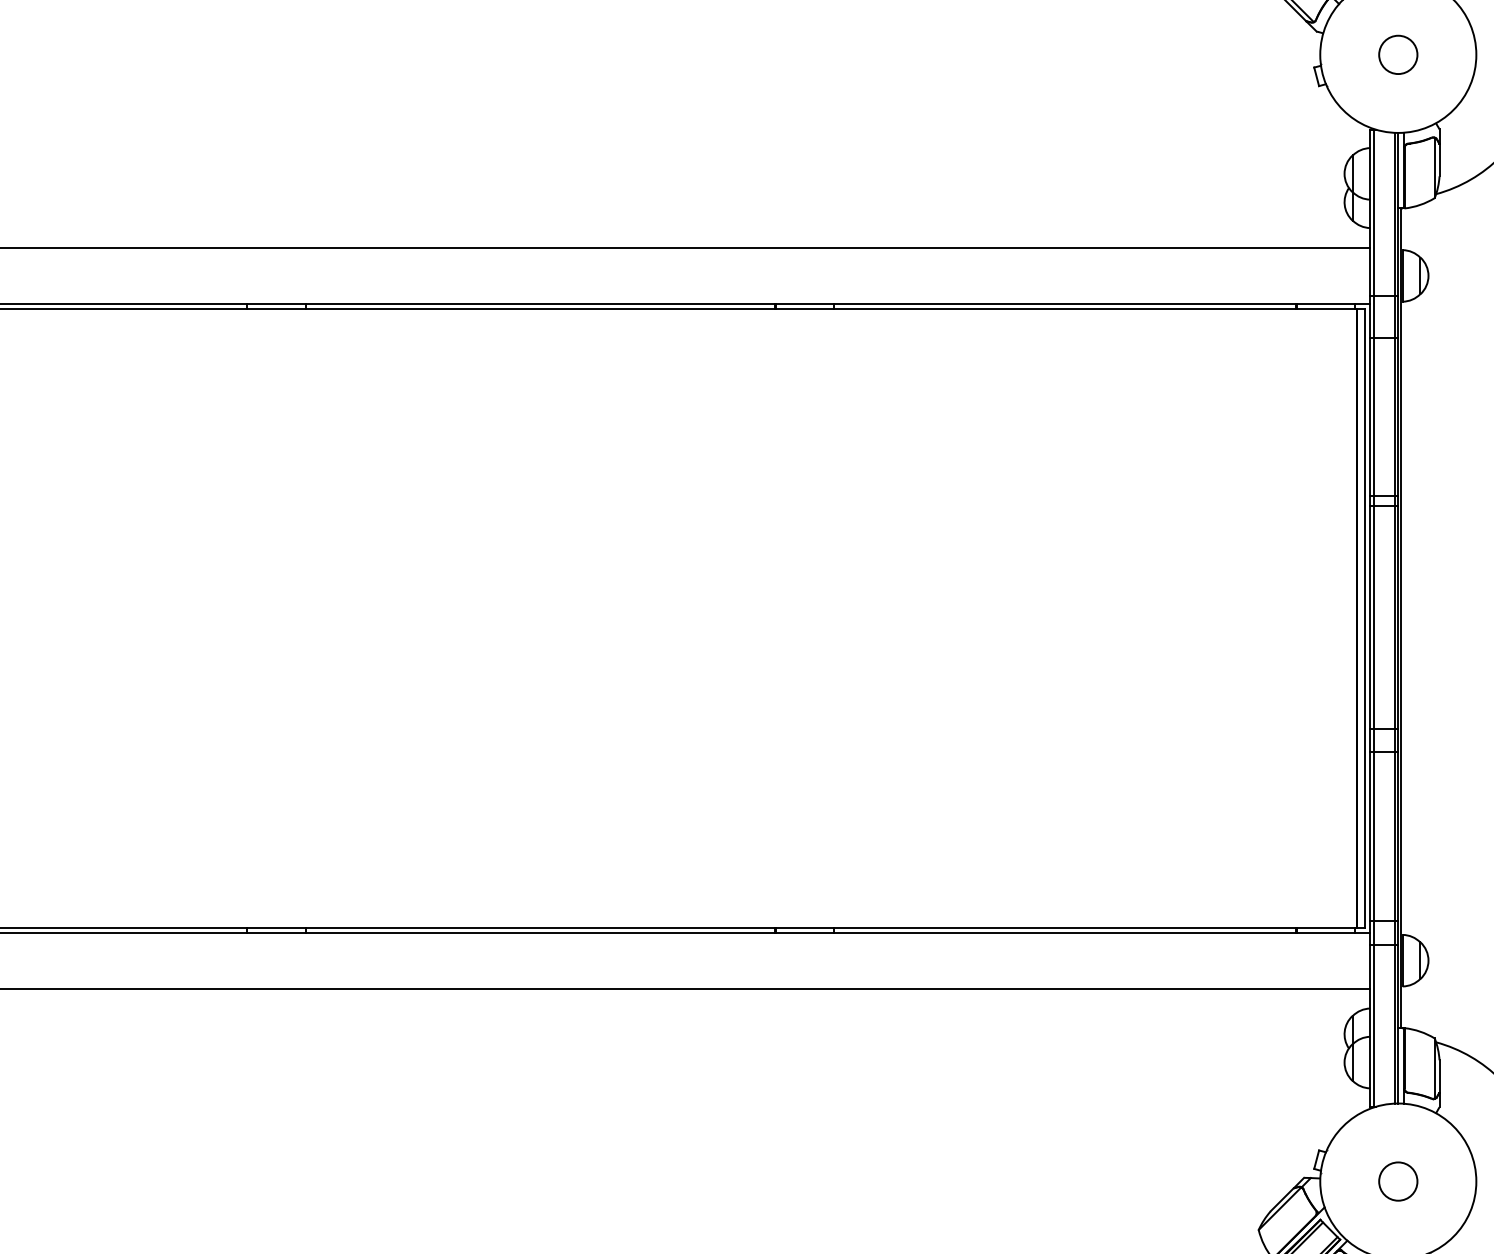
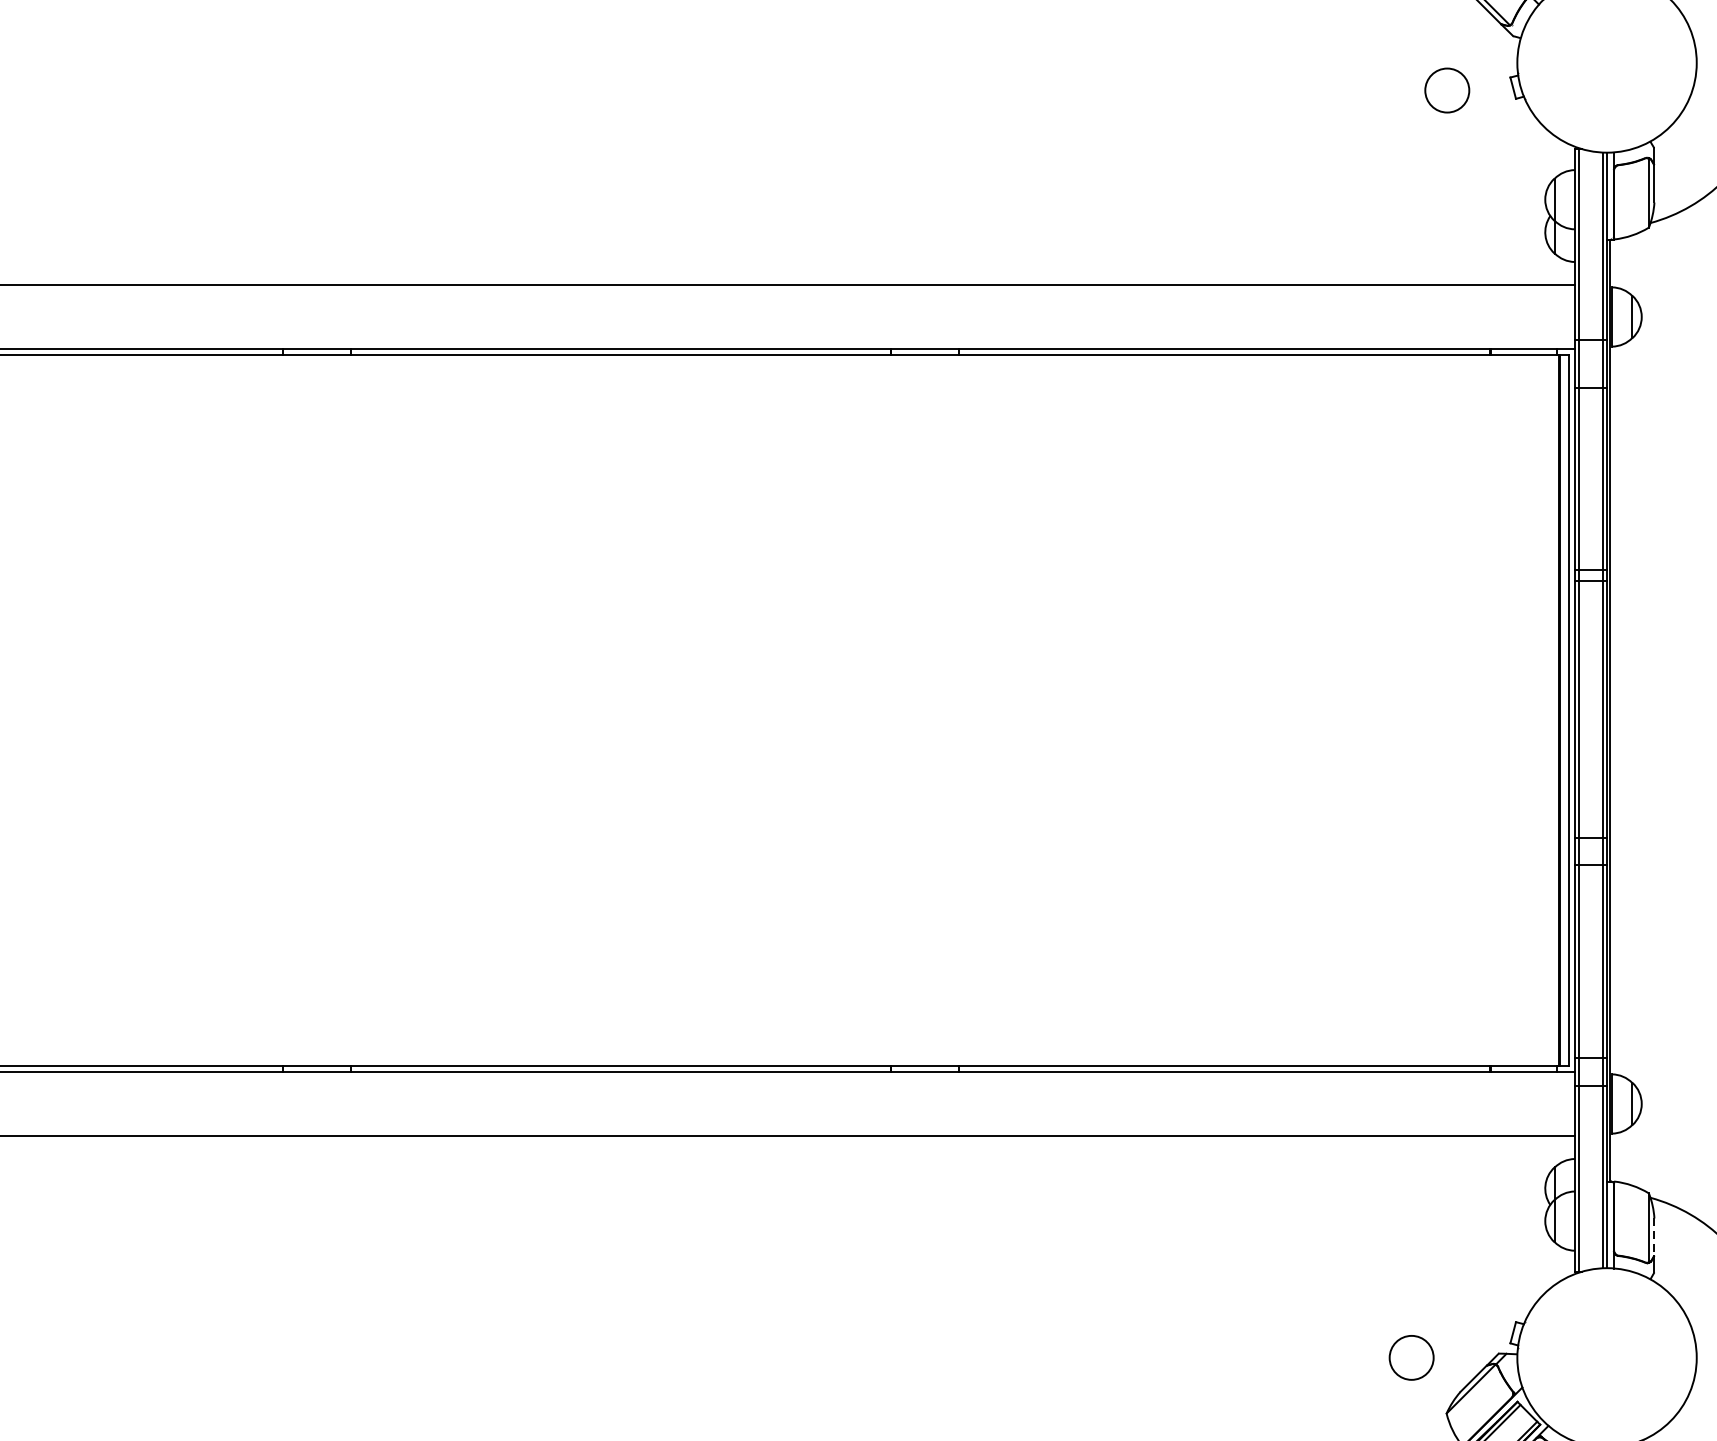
circle: (1398, 54) -> (1447, 90), moved
line: (1439, 1076) -> (1654, 1237), solid -> dashed
circle: (1398, 1181) -> (1411, 1357), moved

